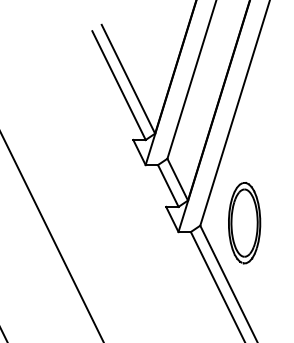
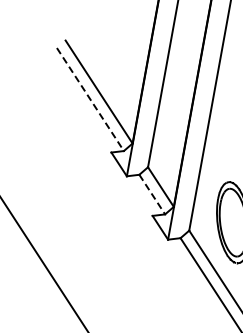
line: (119, 85) -> (90, 99), solid -> dashed
line: (168, 186) -> (152, 195), solid -> dashed

